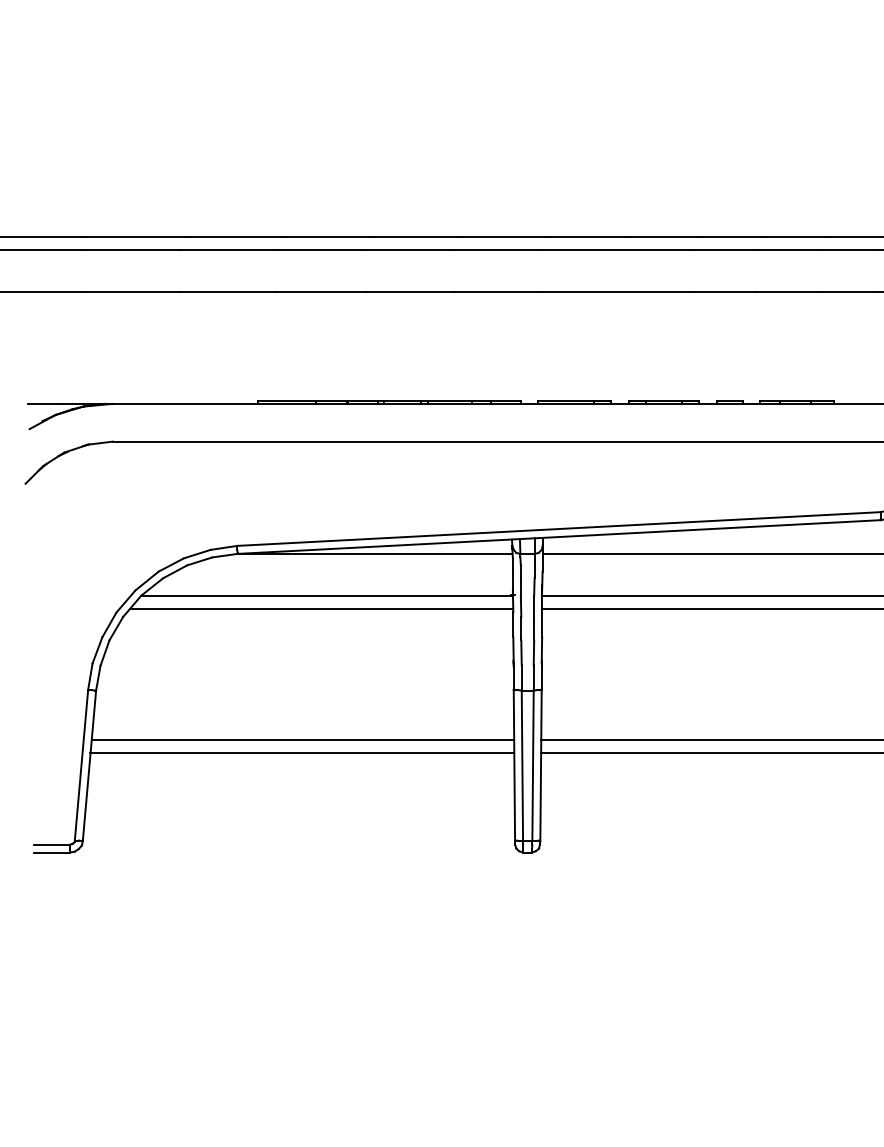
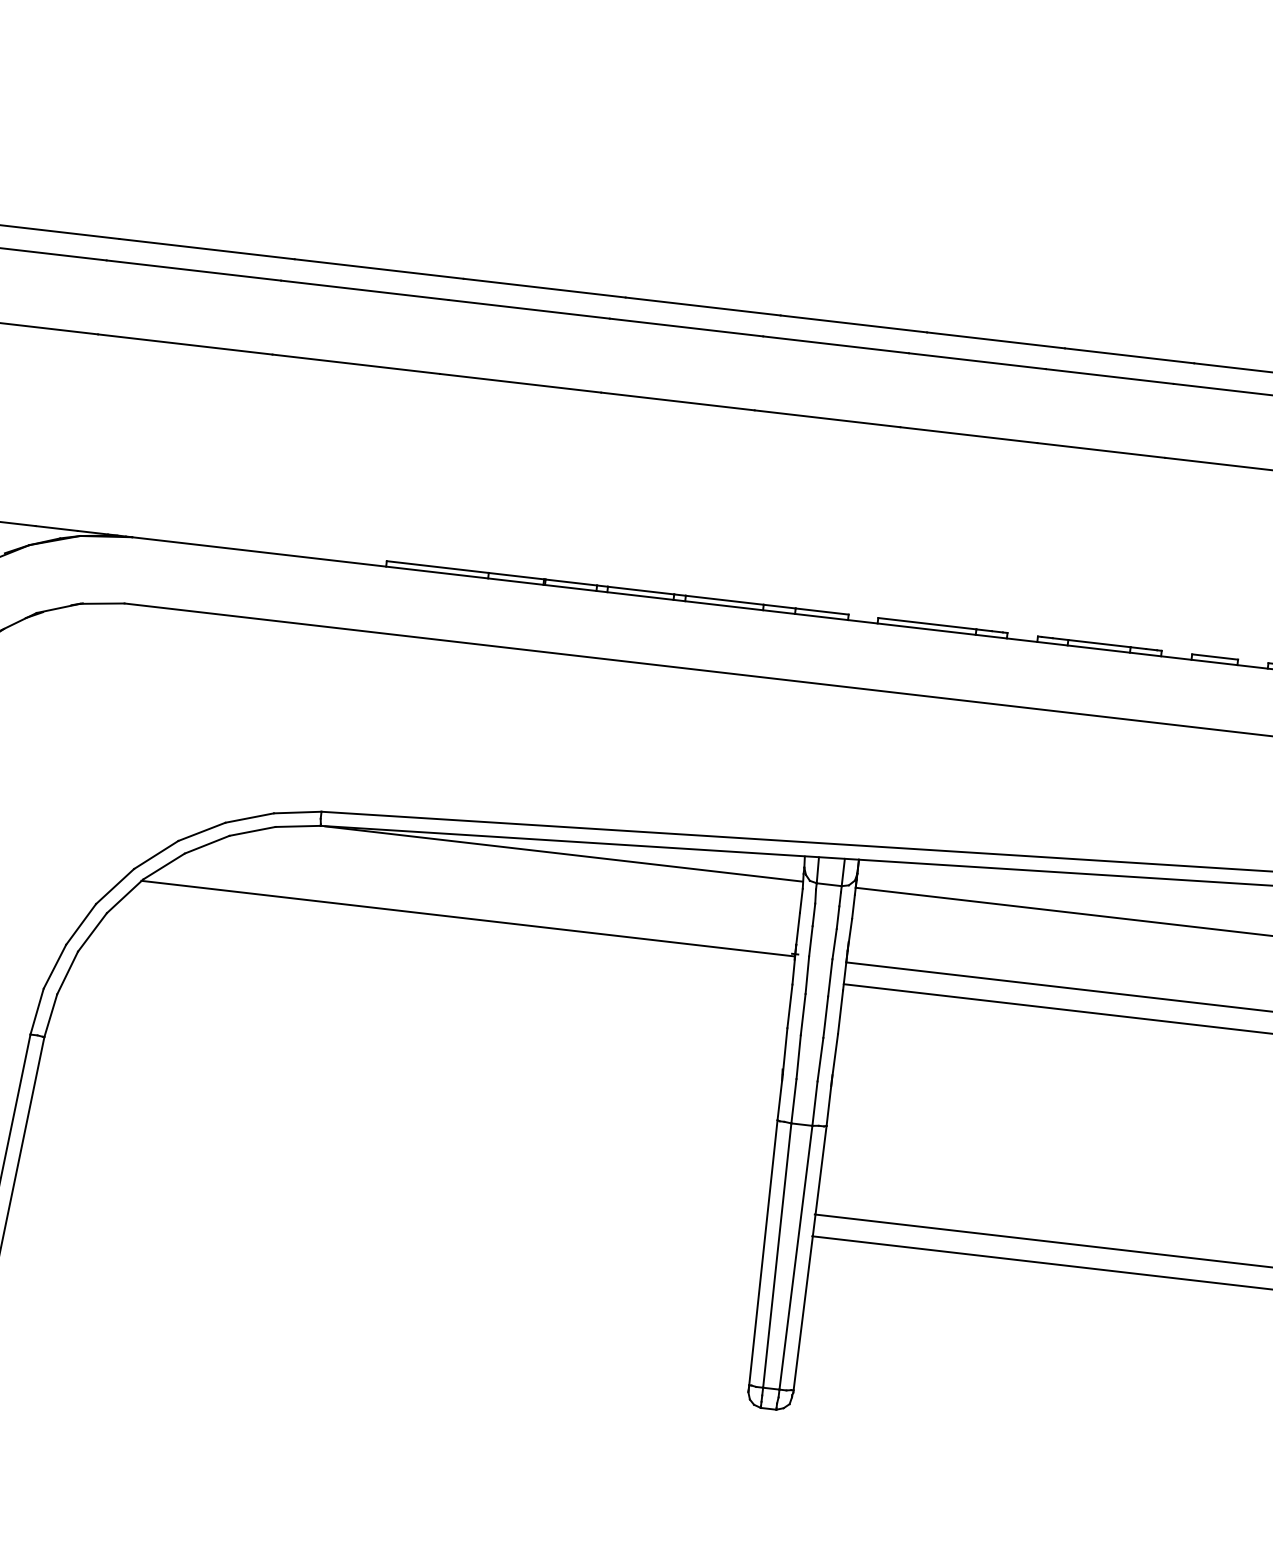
line: (320, 608) -> (454, 938), removed
line: (302, 740) -> (396, 1166), removed
line: (302, 752) -> (394, 1187), removed

